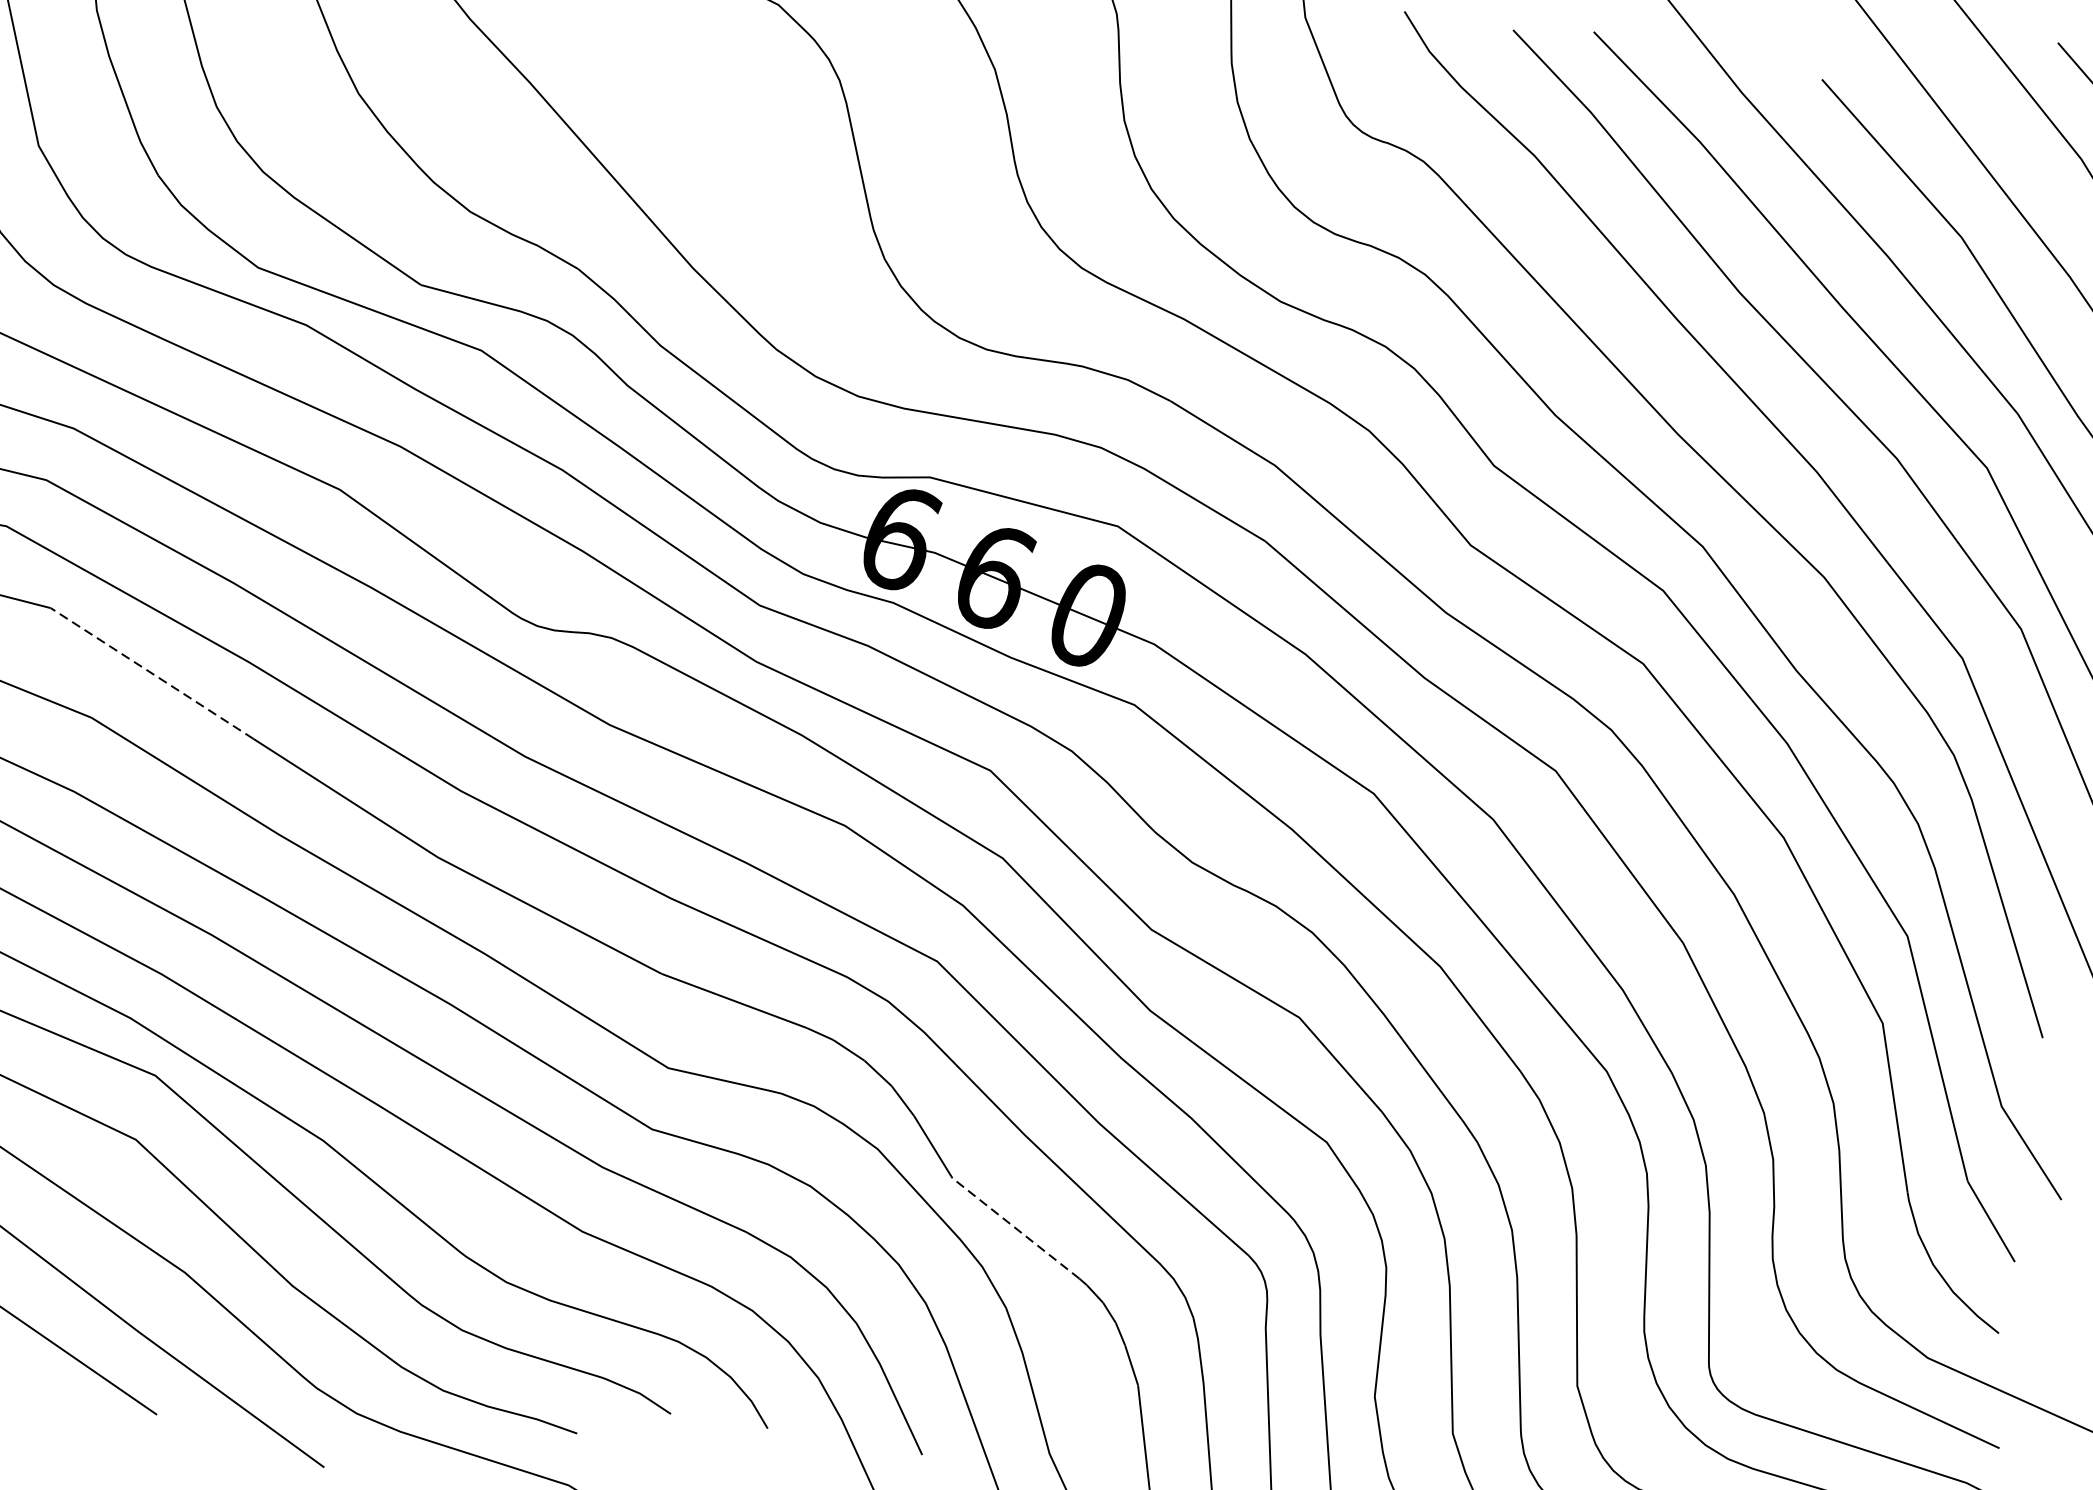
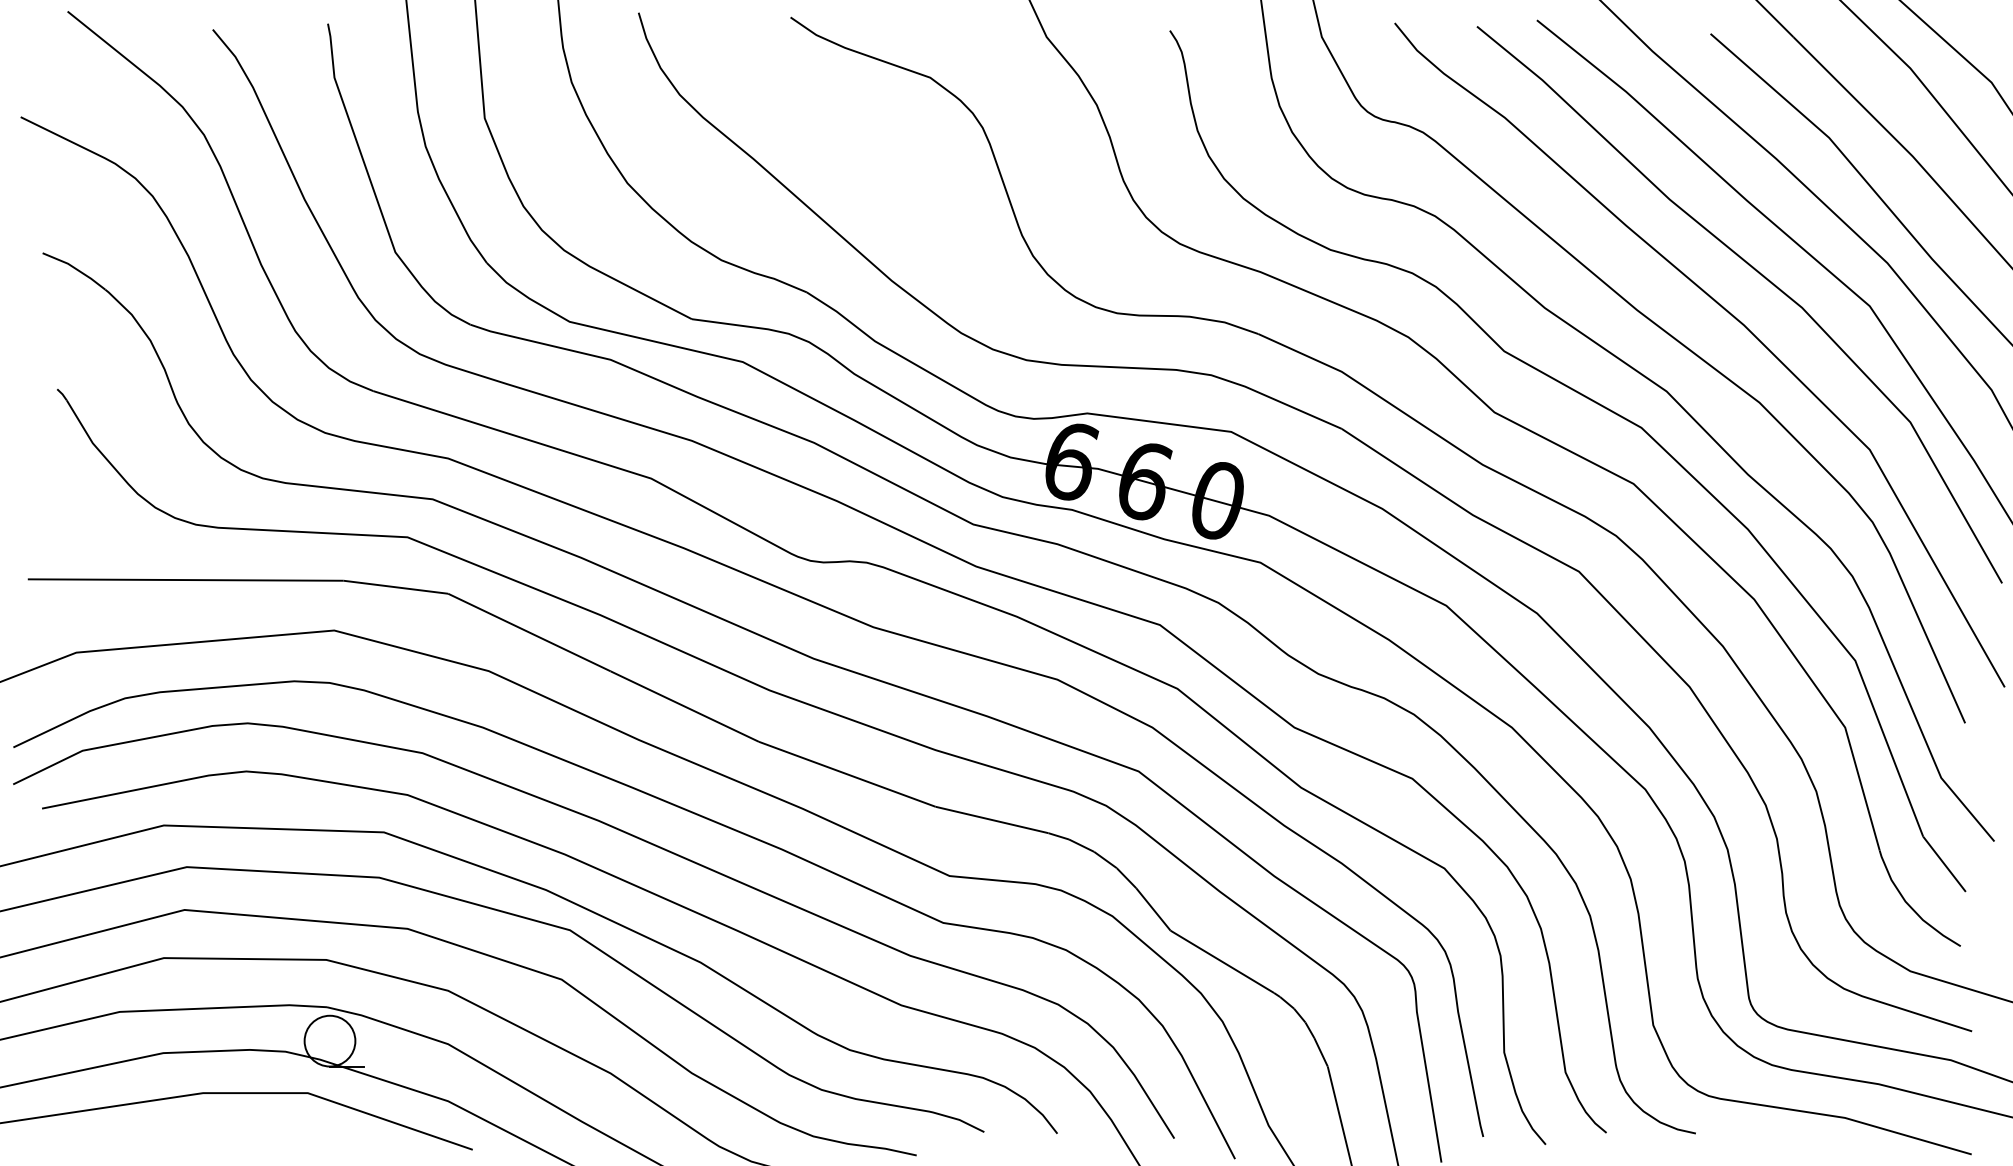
line: (150, 673) -> (528, 632), dashed -> solid
line: (1014, 1227) -> (1221, 961), dashed -> solid

